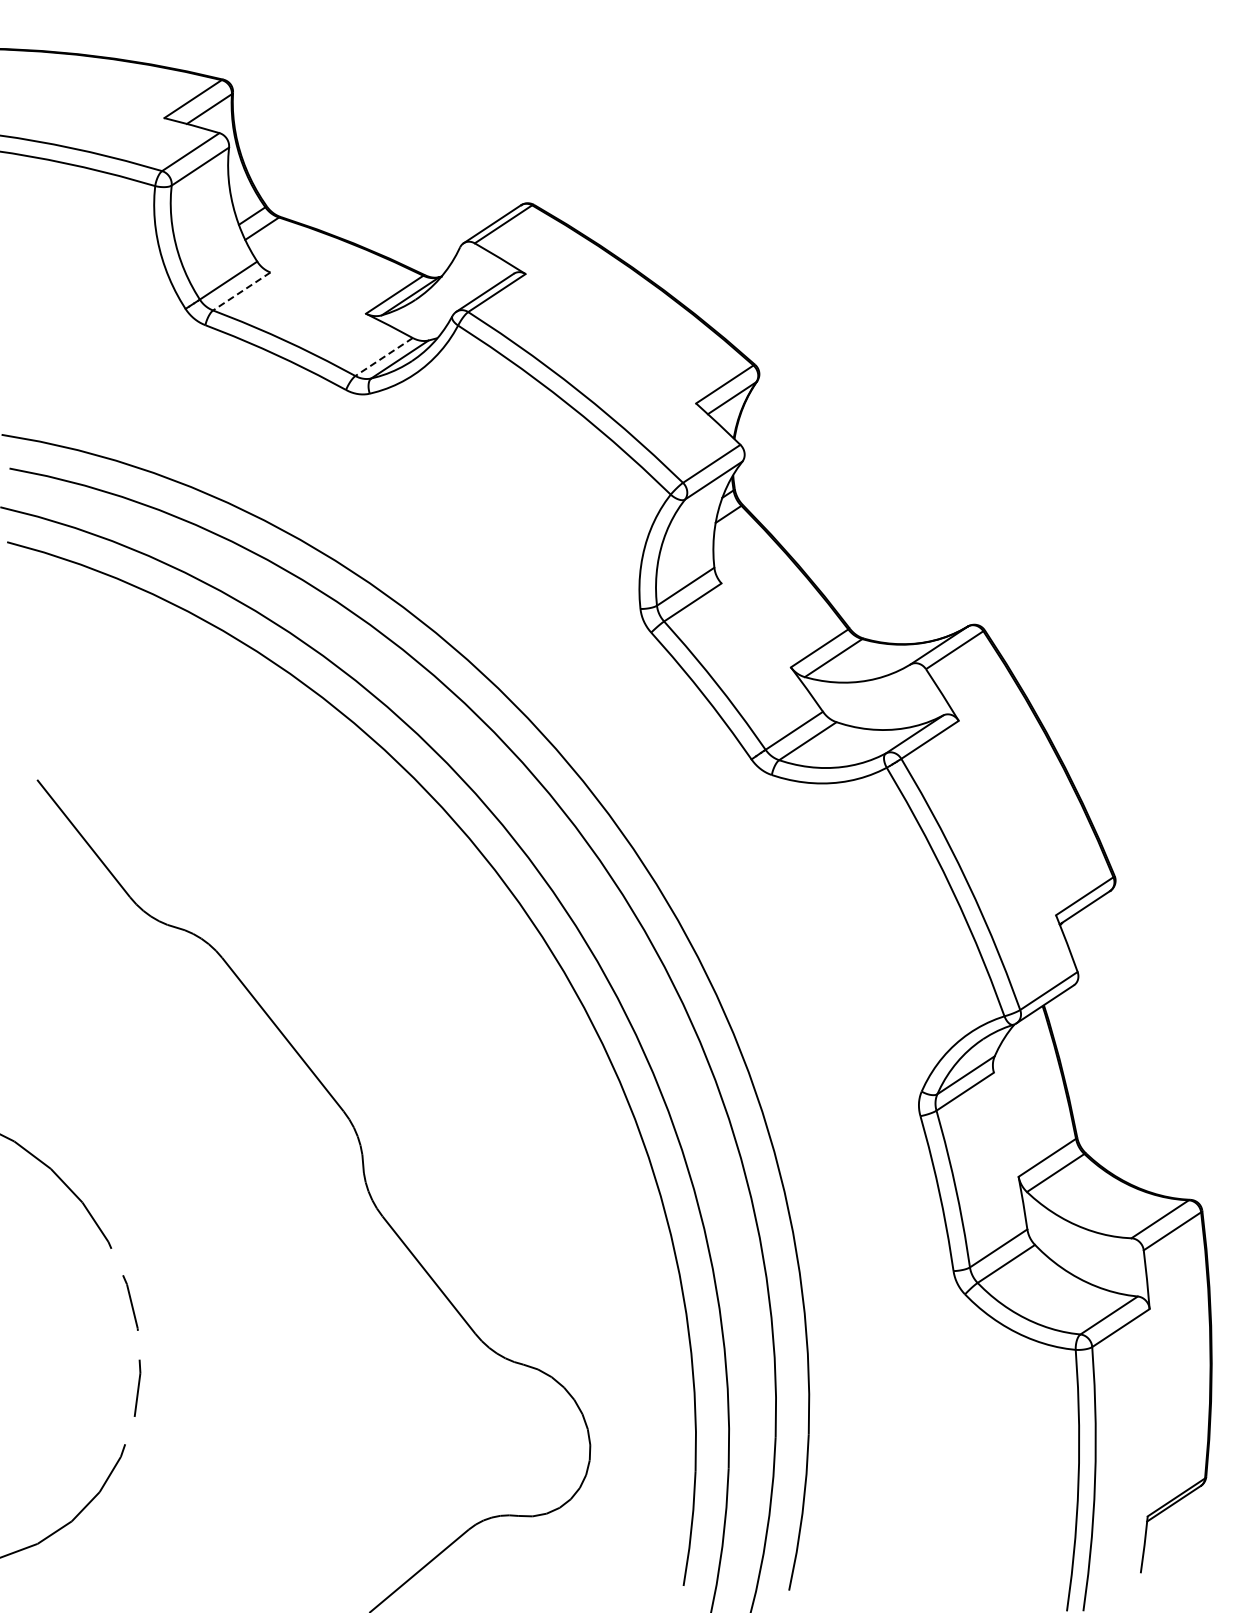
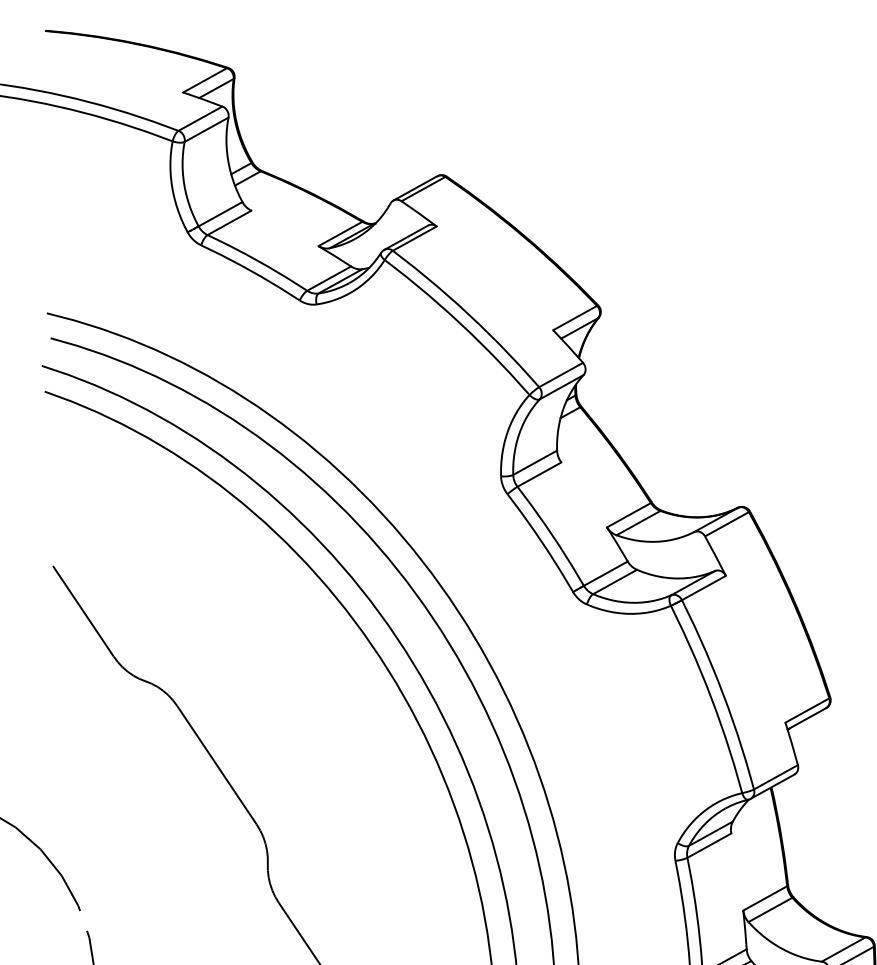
line: (241, 291) -> (229, 222), dashed -> solid
line: (383, 357) -> (328, 278), dashed -> solid

